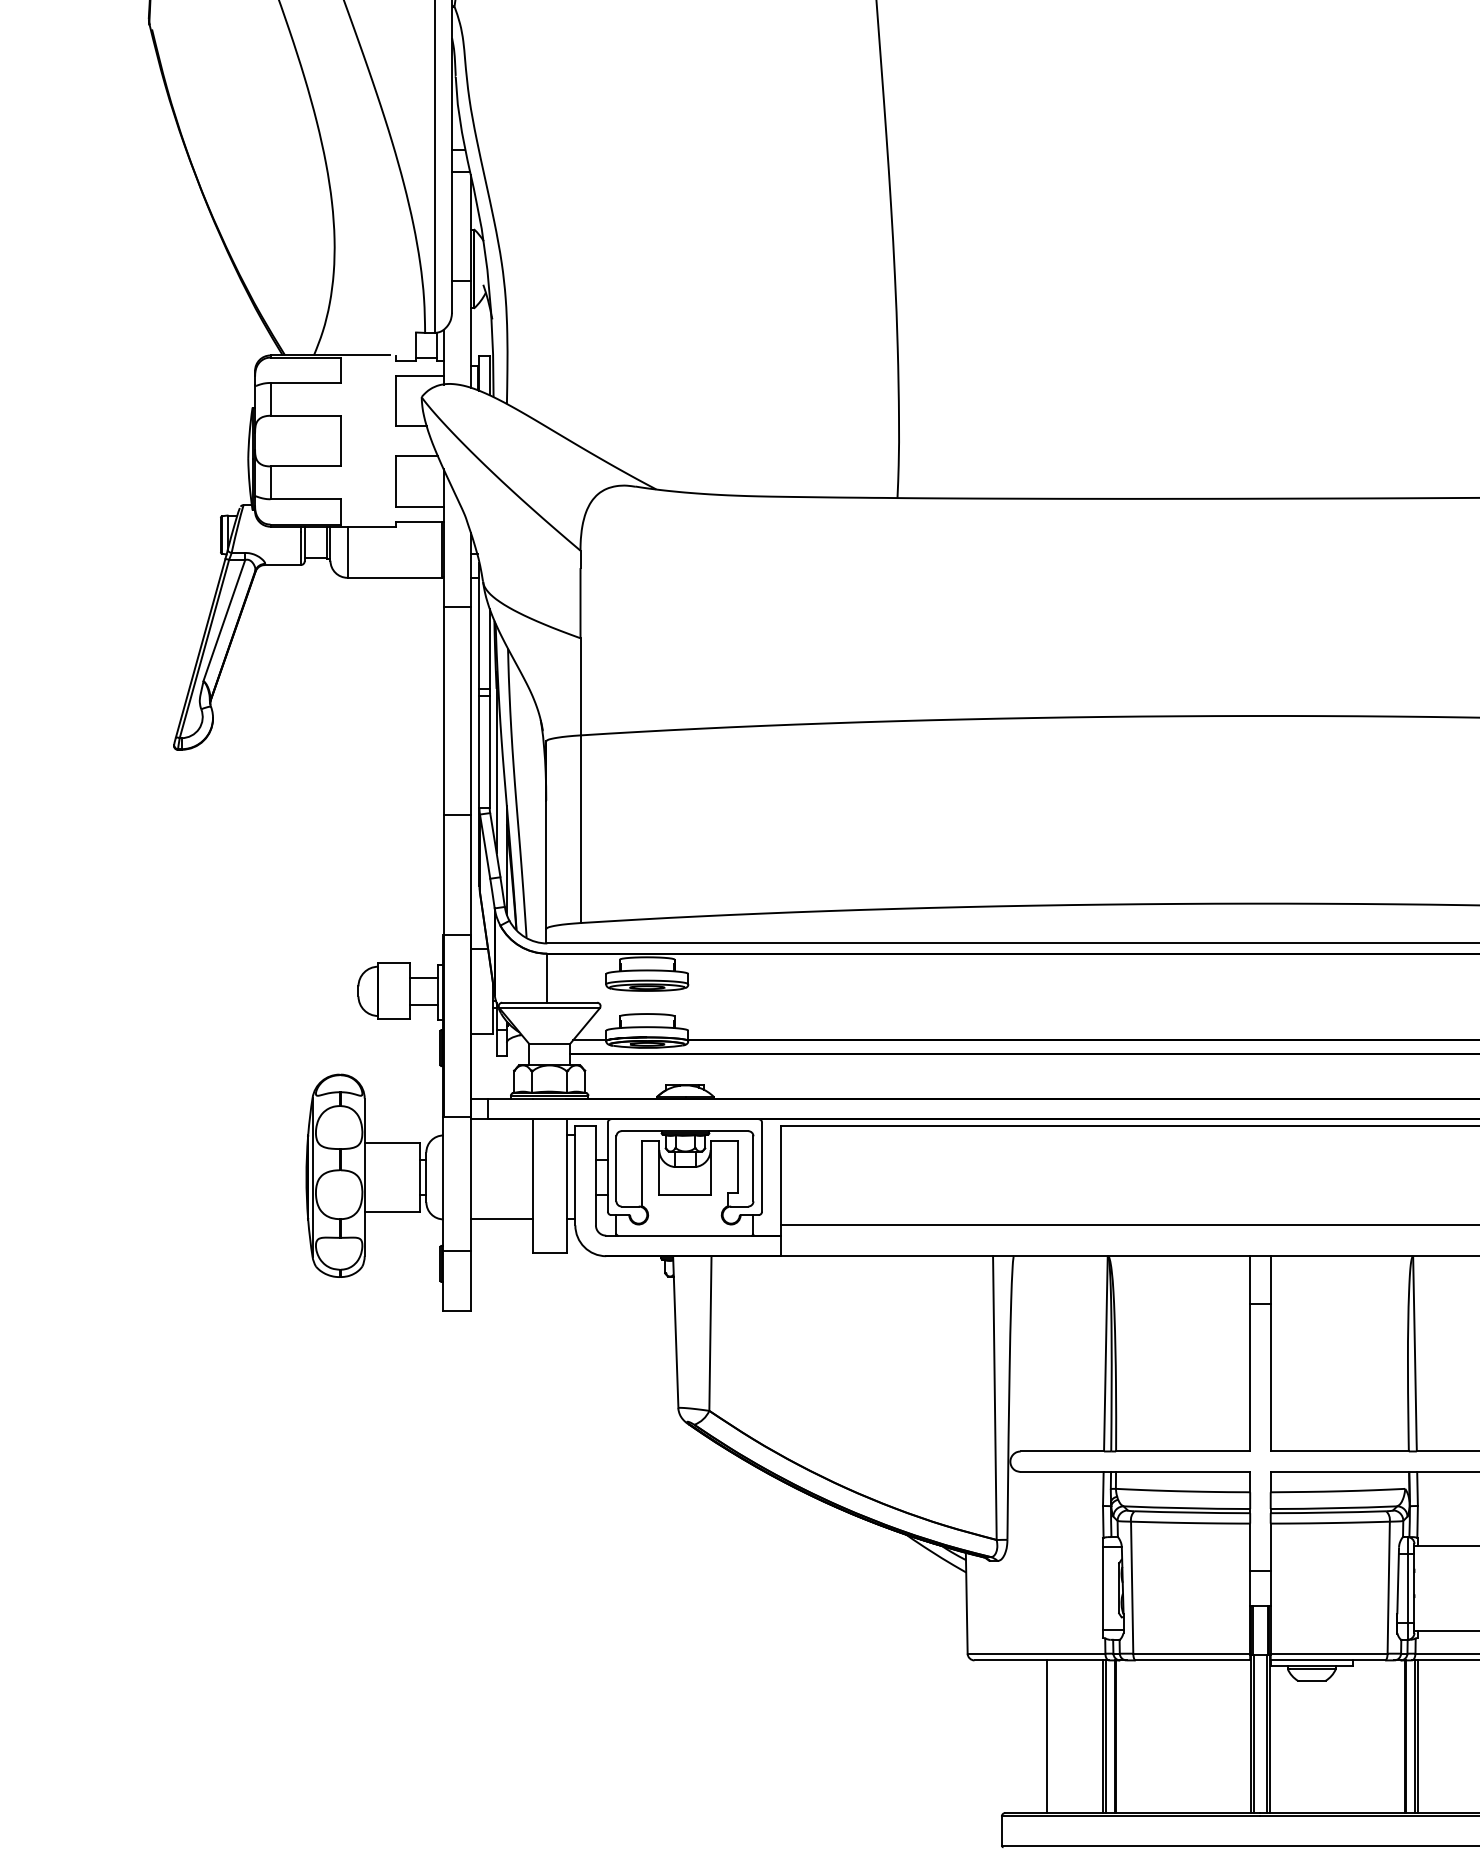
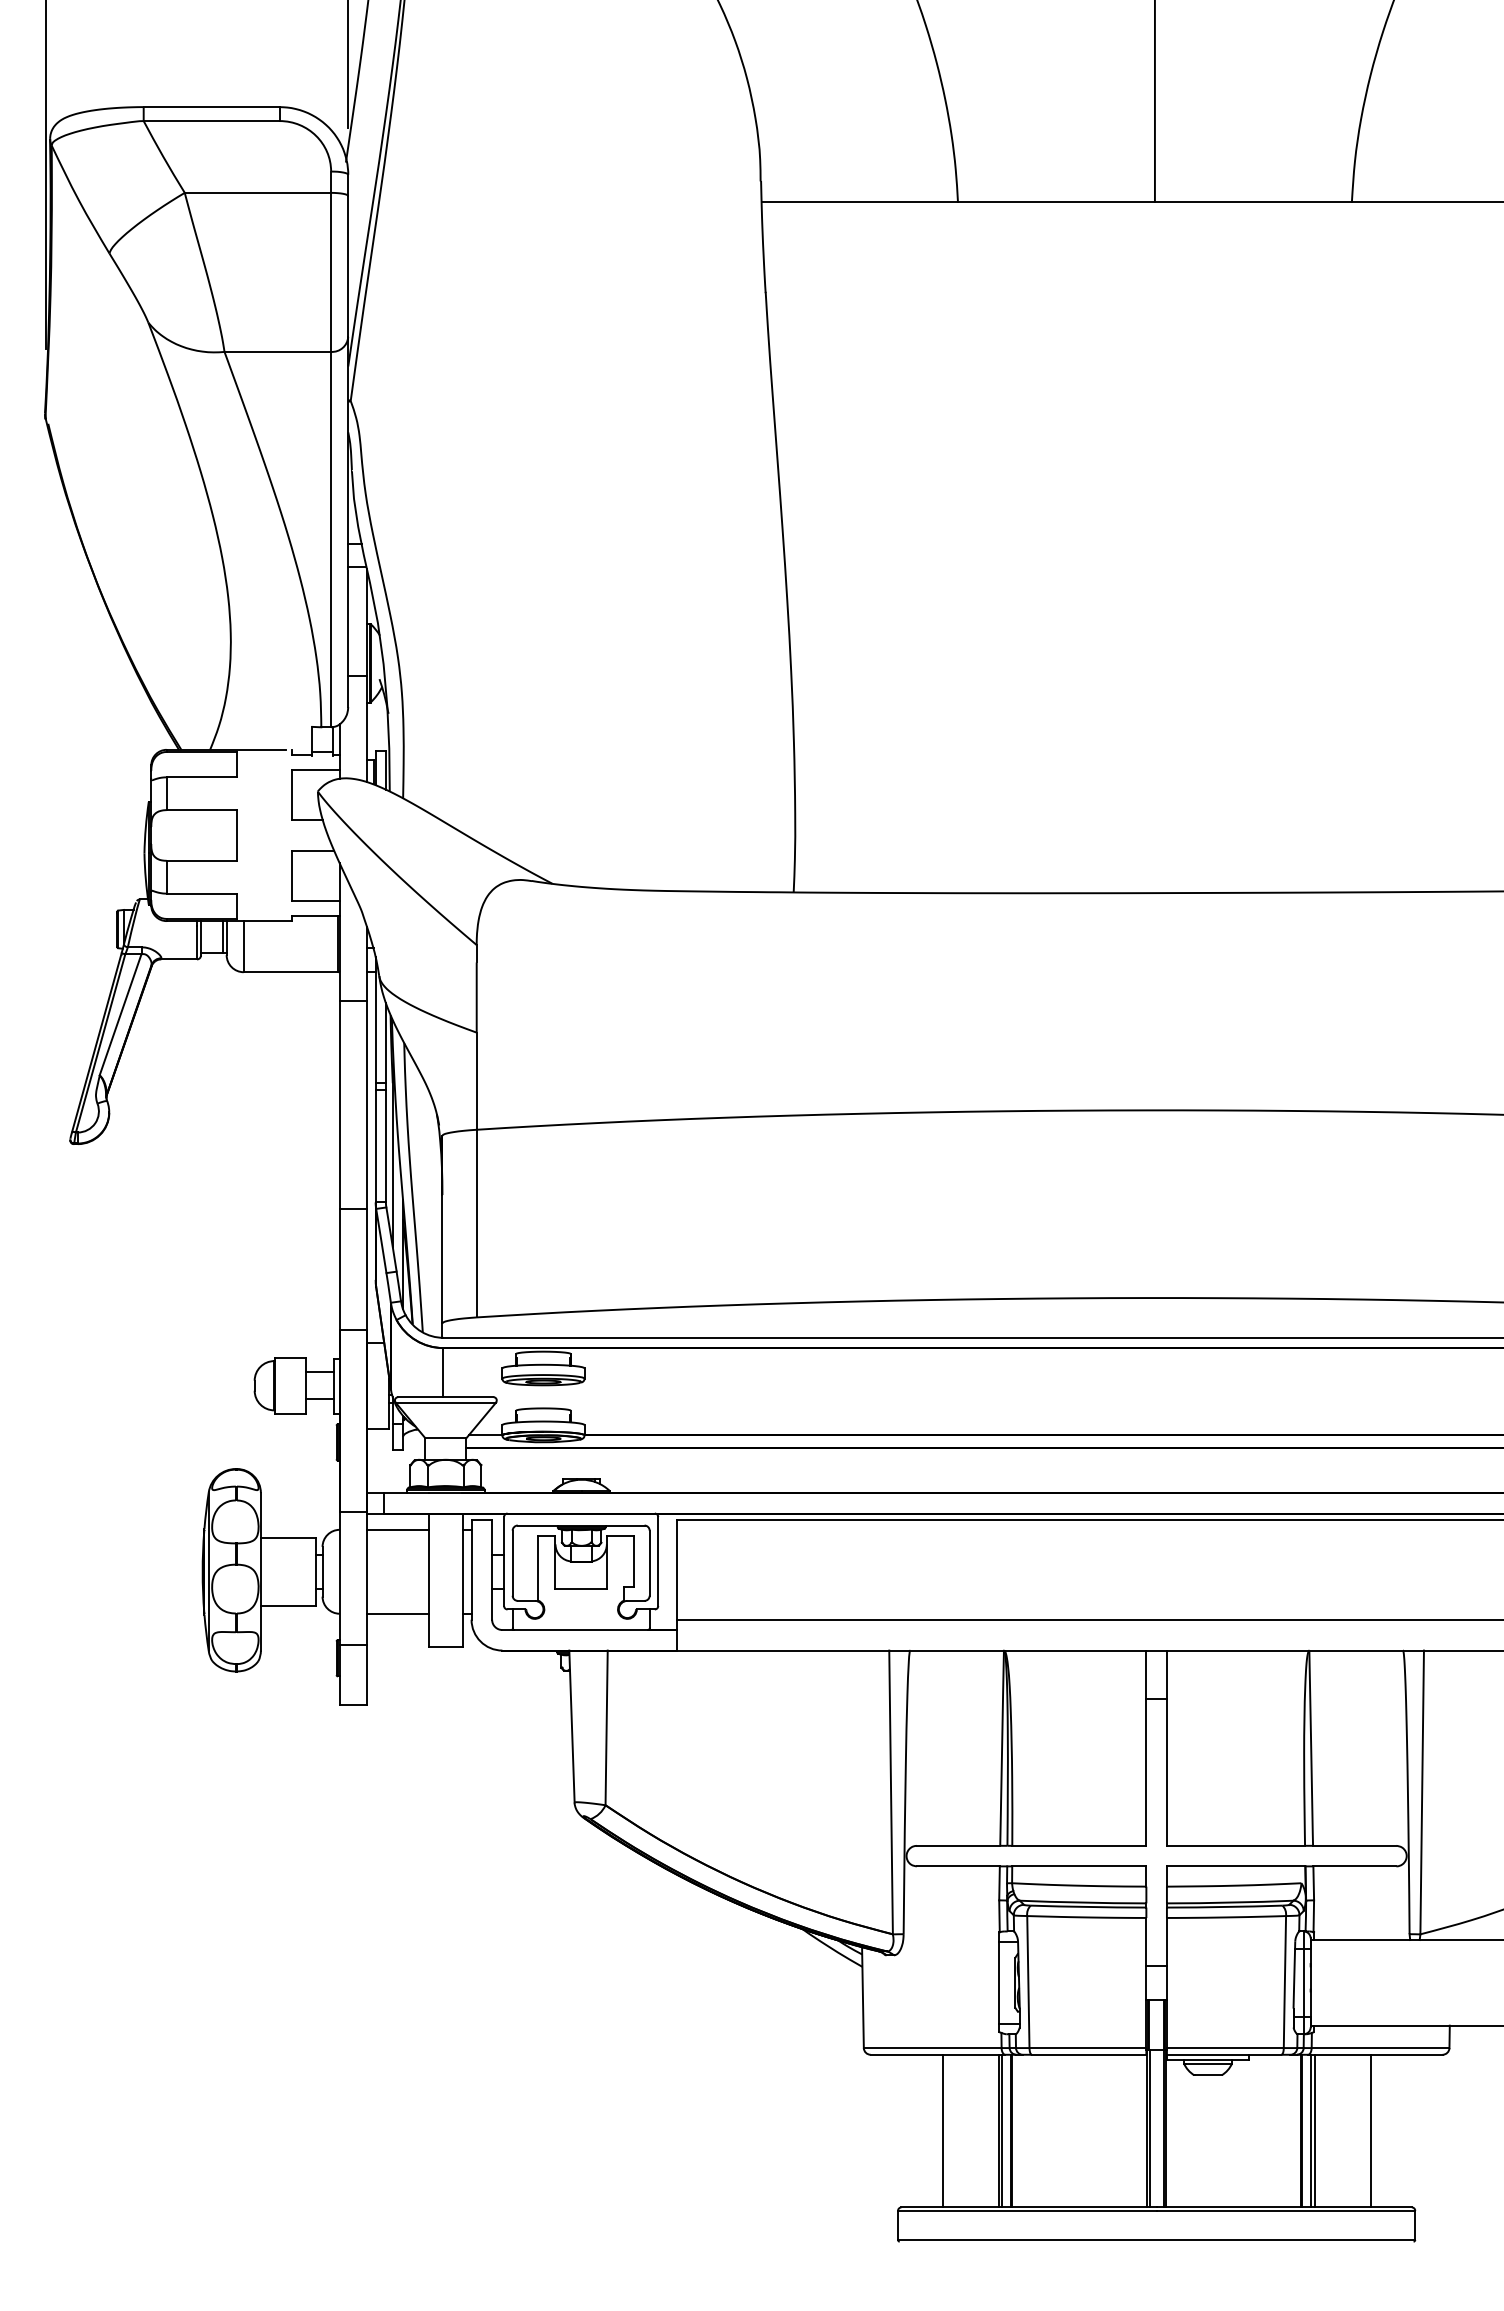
line: (501, 1135) -> (397, 1529), added
line: (1474, 1736) -> (1370, 2130), added

